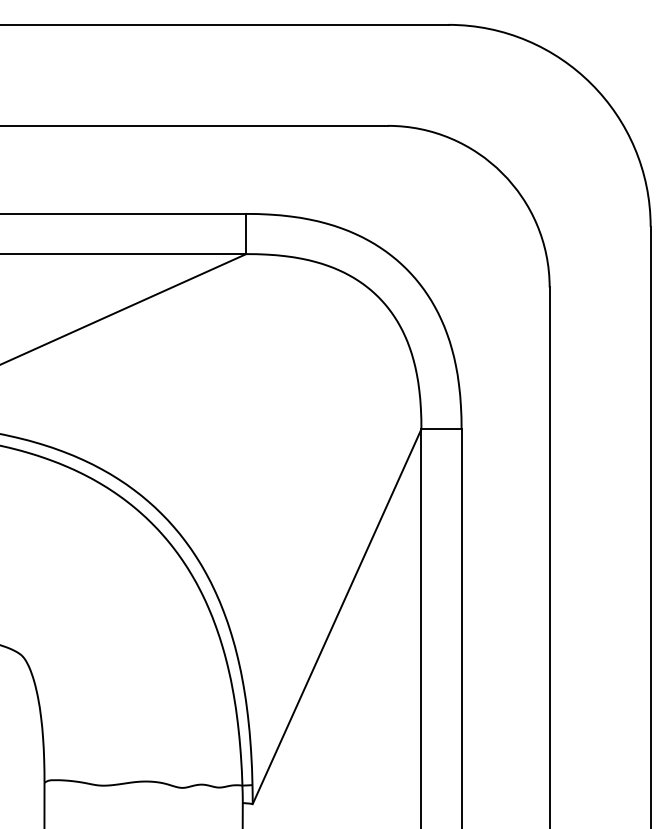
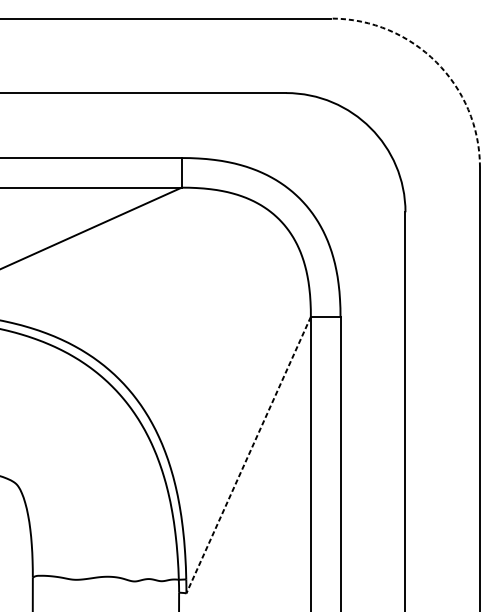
arc: (591, 84) -> (436, 62), solid -> dashed
line: (337, 616) -> (248, 455), solid -> dashed

